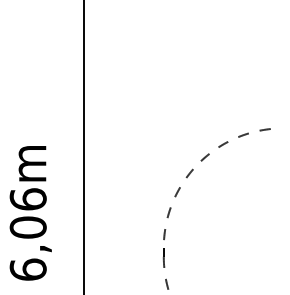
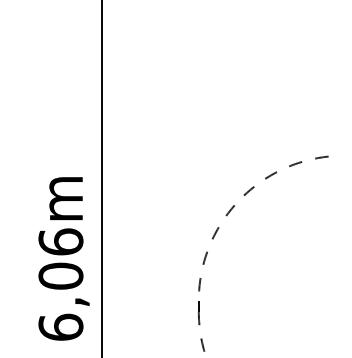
text: (30, 213) -> (63, 259), moved

